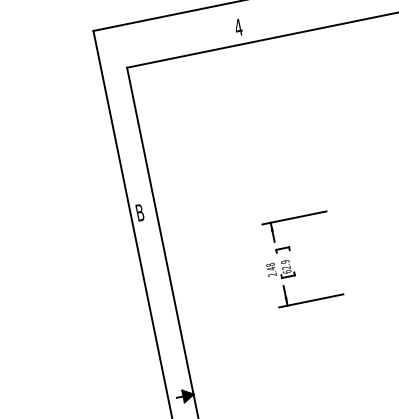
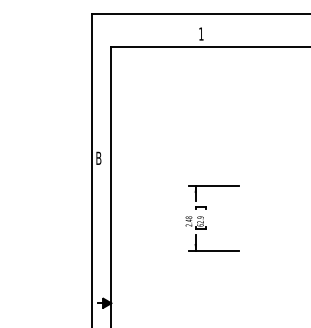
text: (237, 27) -> (200, 33), 4 -> 1

